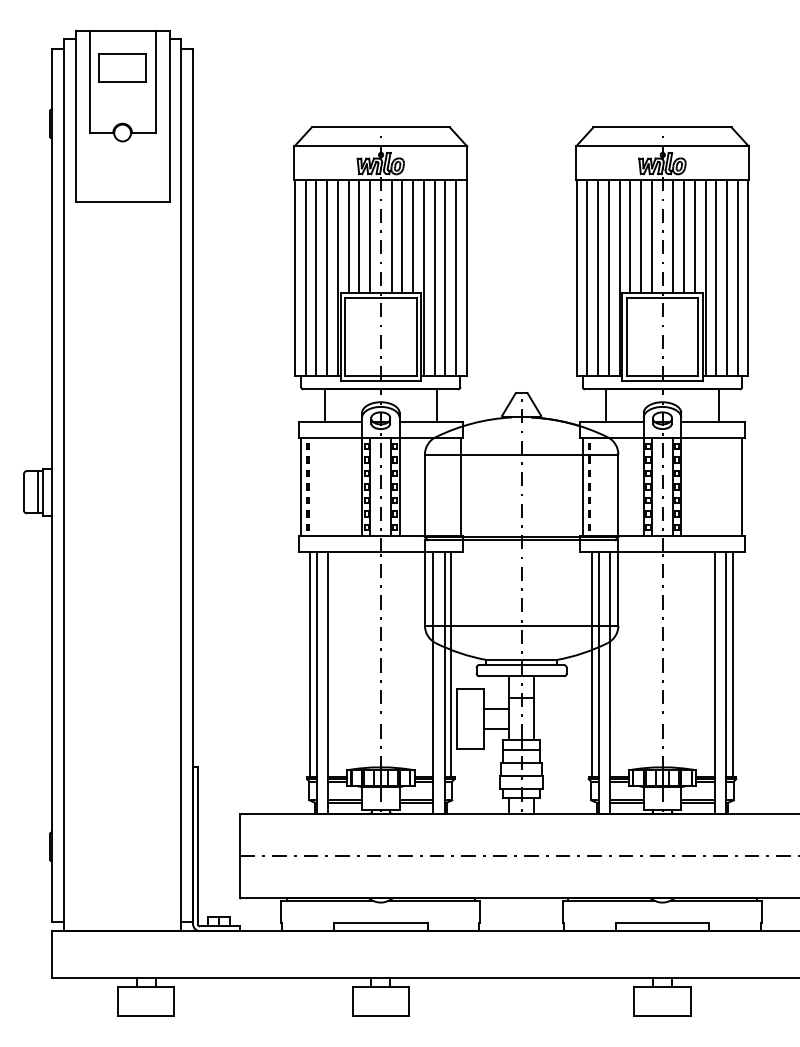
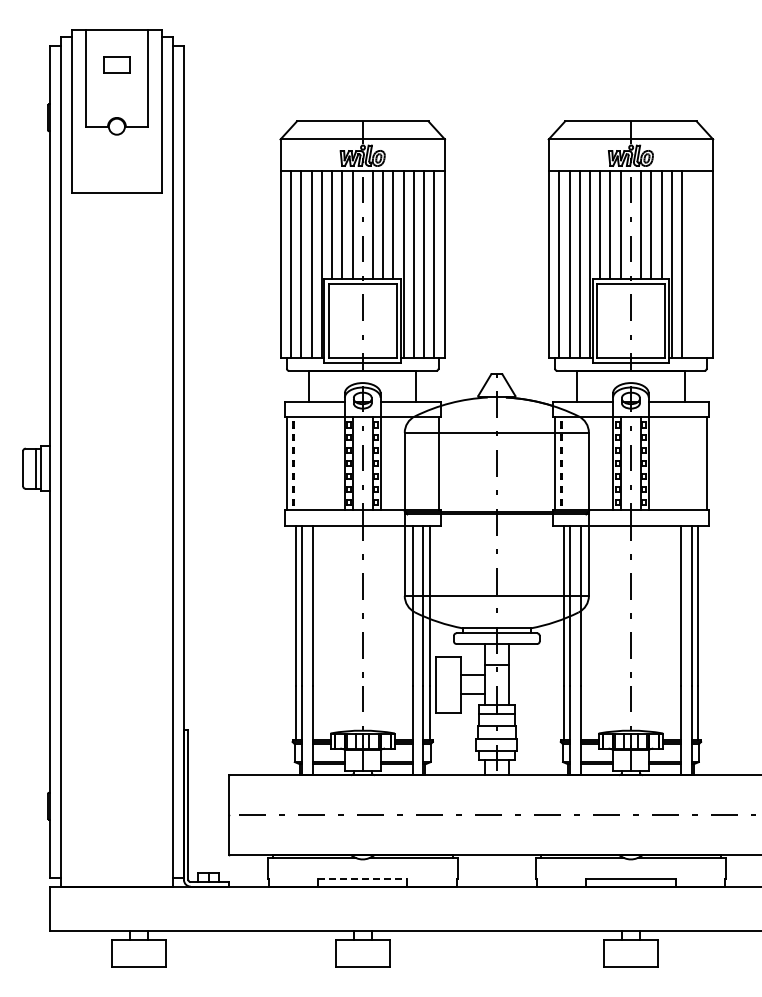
part: (122, 67) -> (116, 64), size x0.6
line: (727, 277) -> (692, 264), removed
line: (737, 277) -> (702, 264), removed
line: (380, 922) -> (362, 878), solid -> dashed

